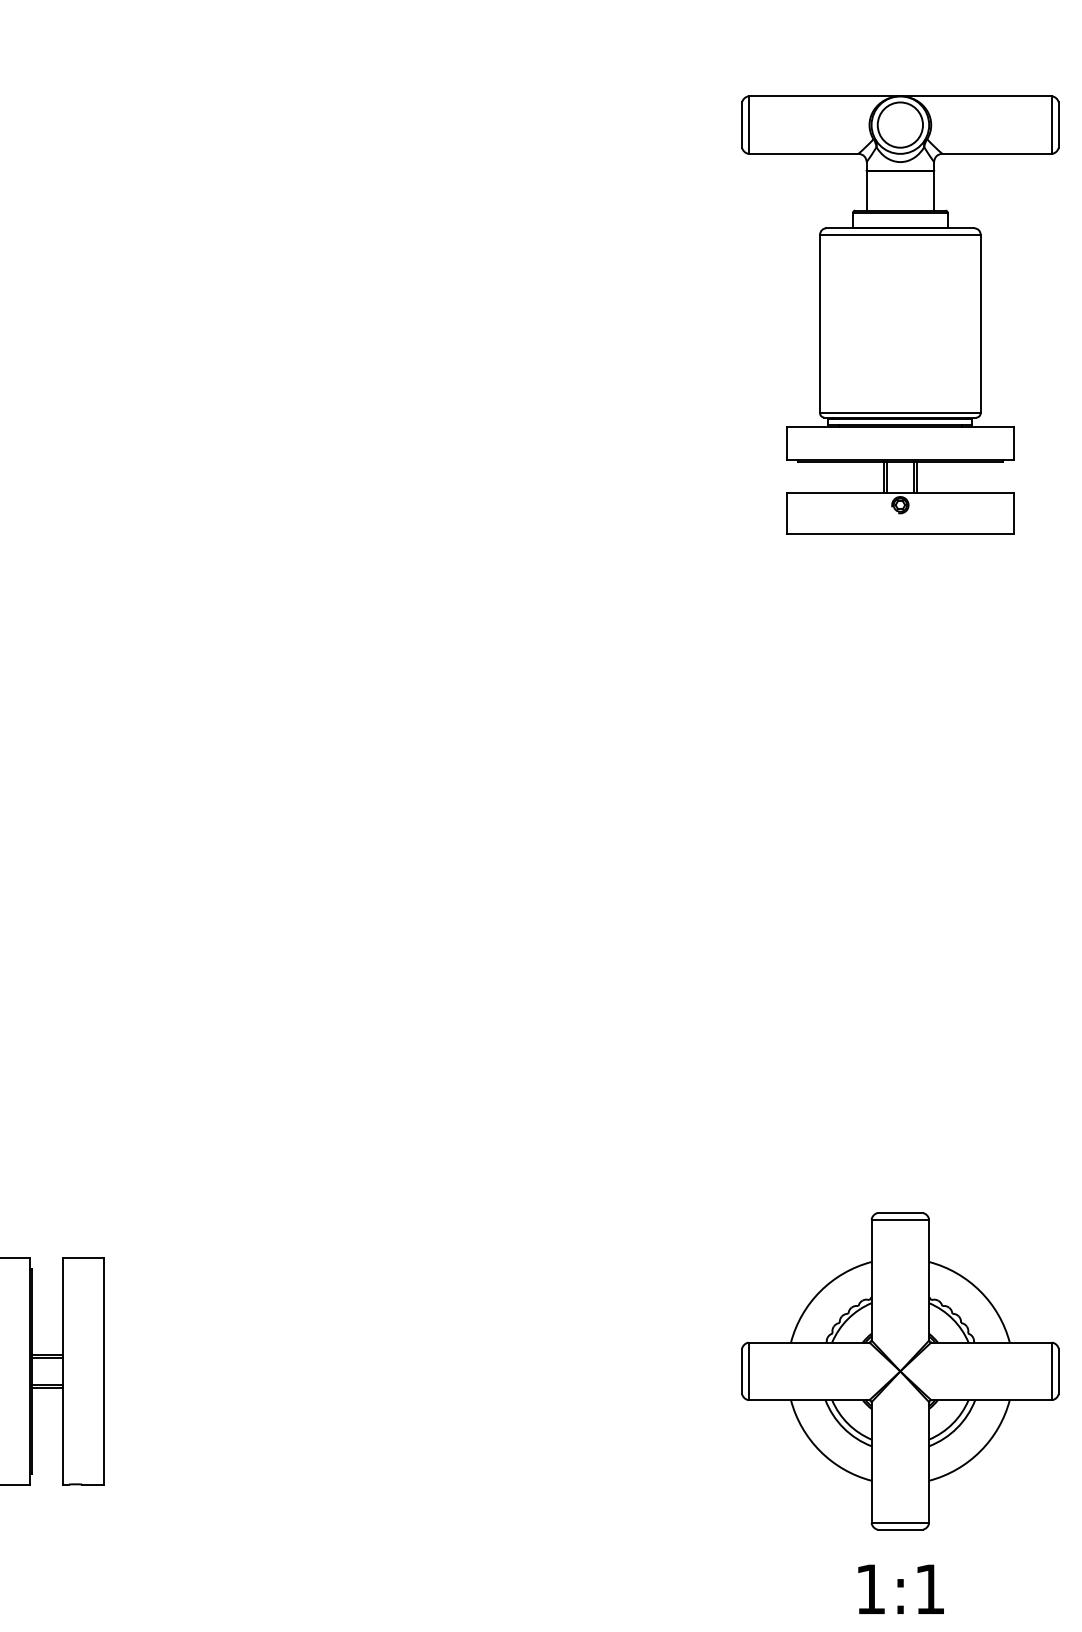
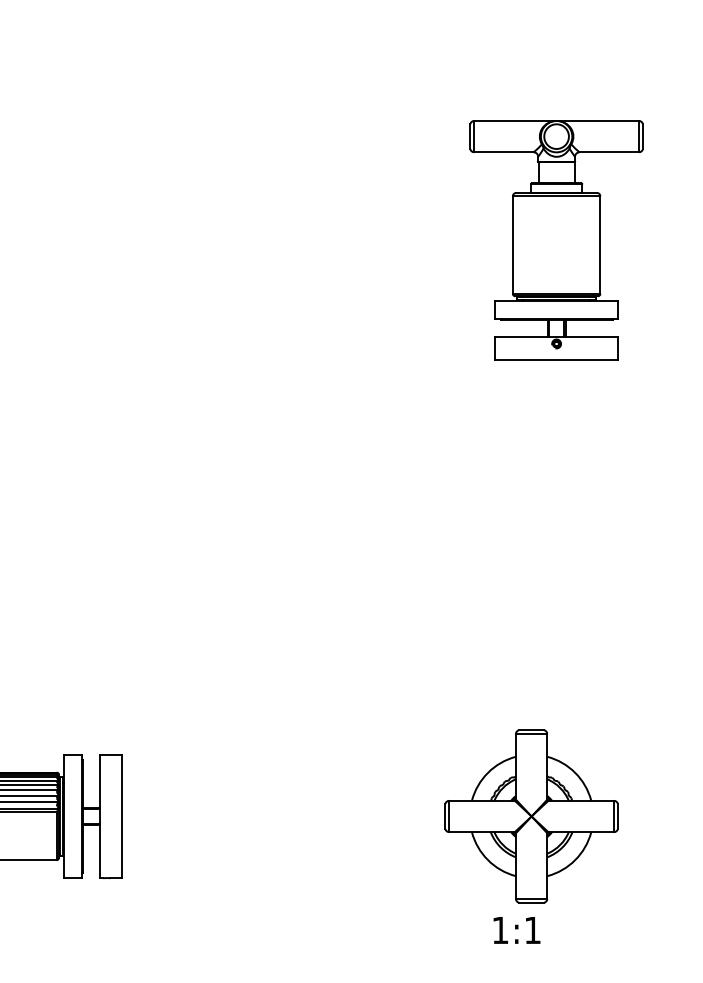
part: (900, 1371) -> (531, 816), moved
text: (900, 1589) -> (516, 930), moved

